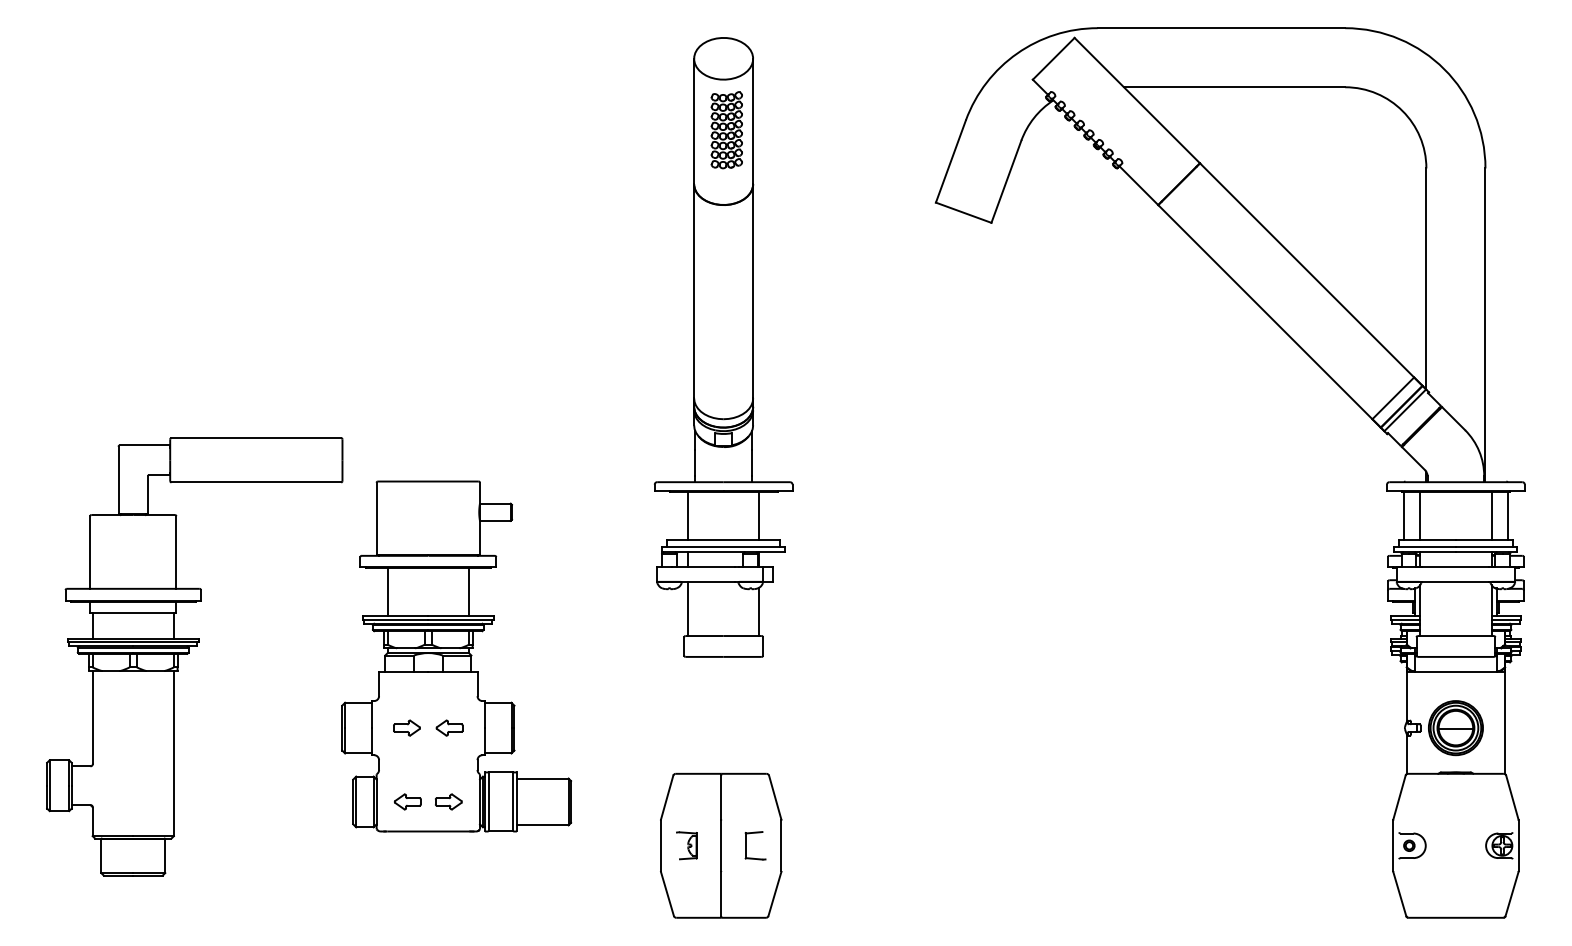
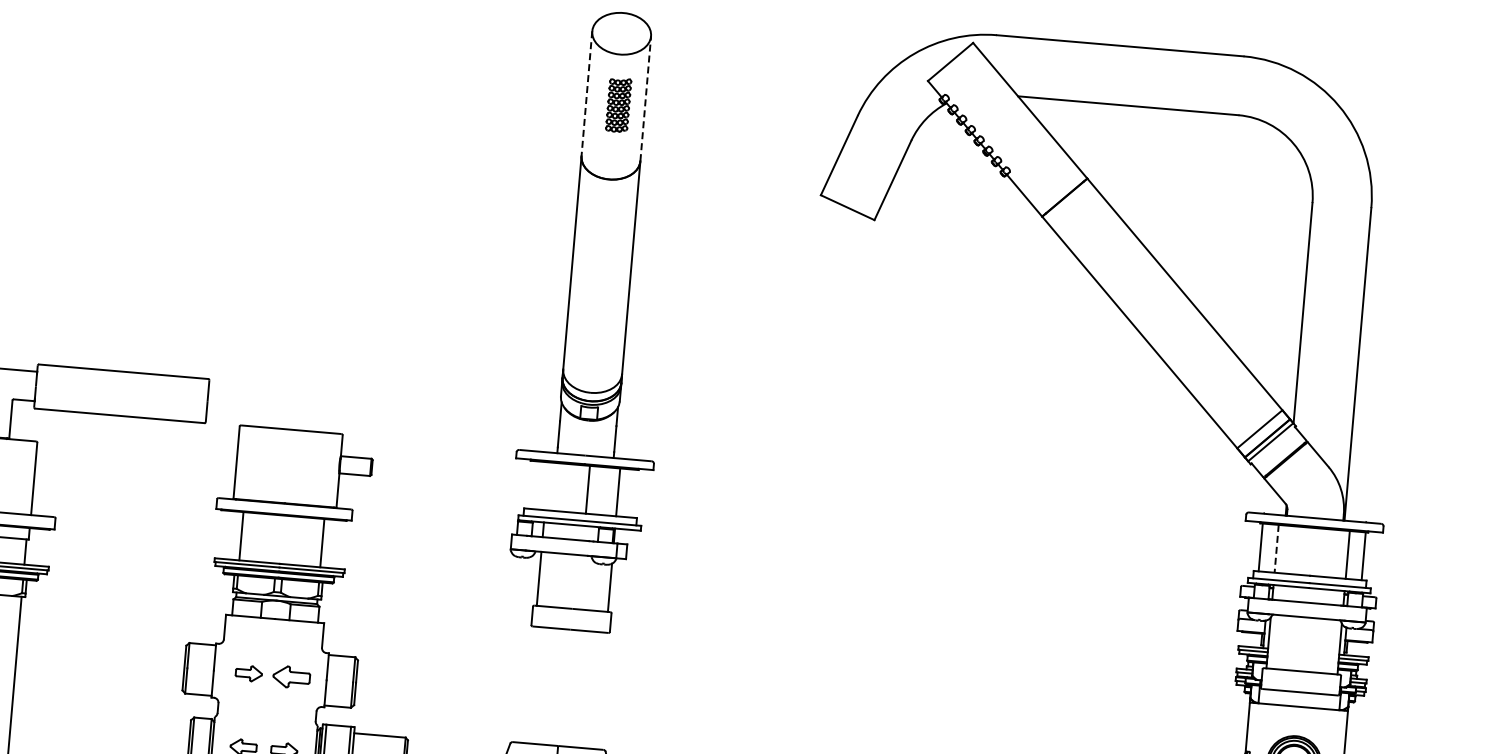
line: (694, 121) -> (587, 93), solid -> dashed
line: (753, 121) -> (646, 98), solid -> dashed
part: (726, 130) -> (618, 105), size x0.7
line: (687, 516) -> (587, 490), moved
line: (1420, 516) -> (1276, 549), solid -> dashed
part: (449, 727) -> (291, 676), size x1.4

